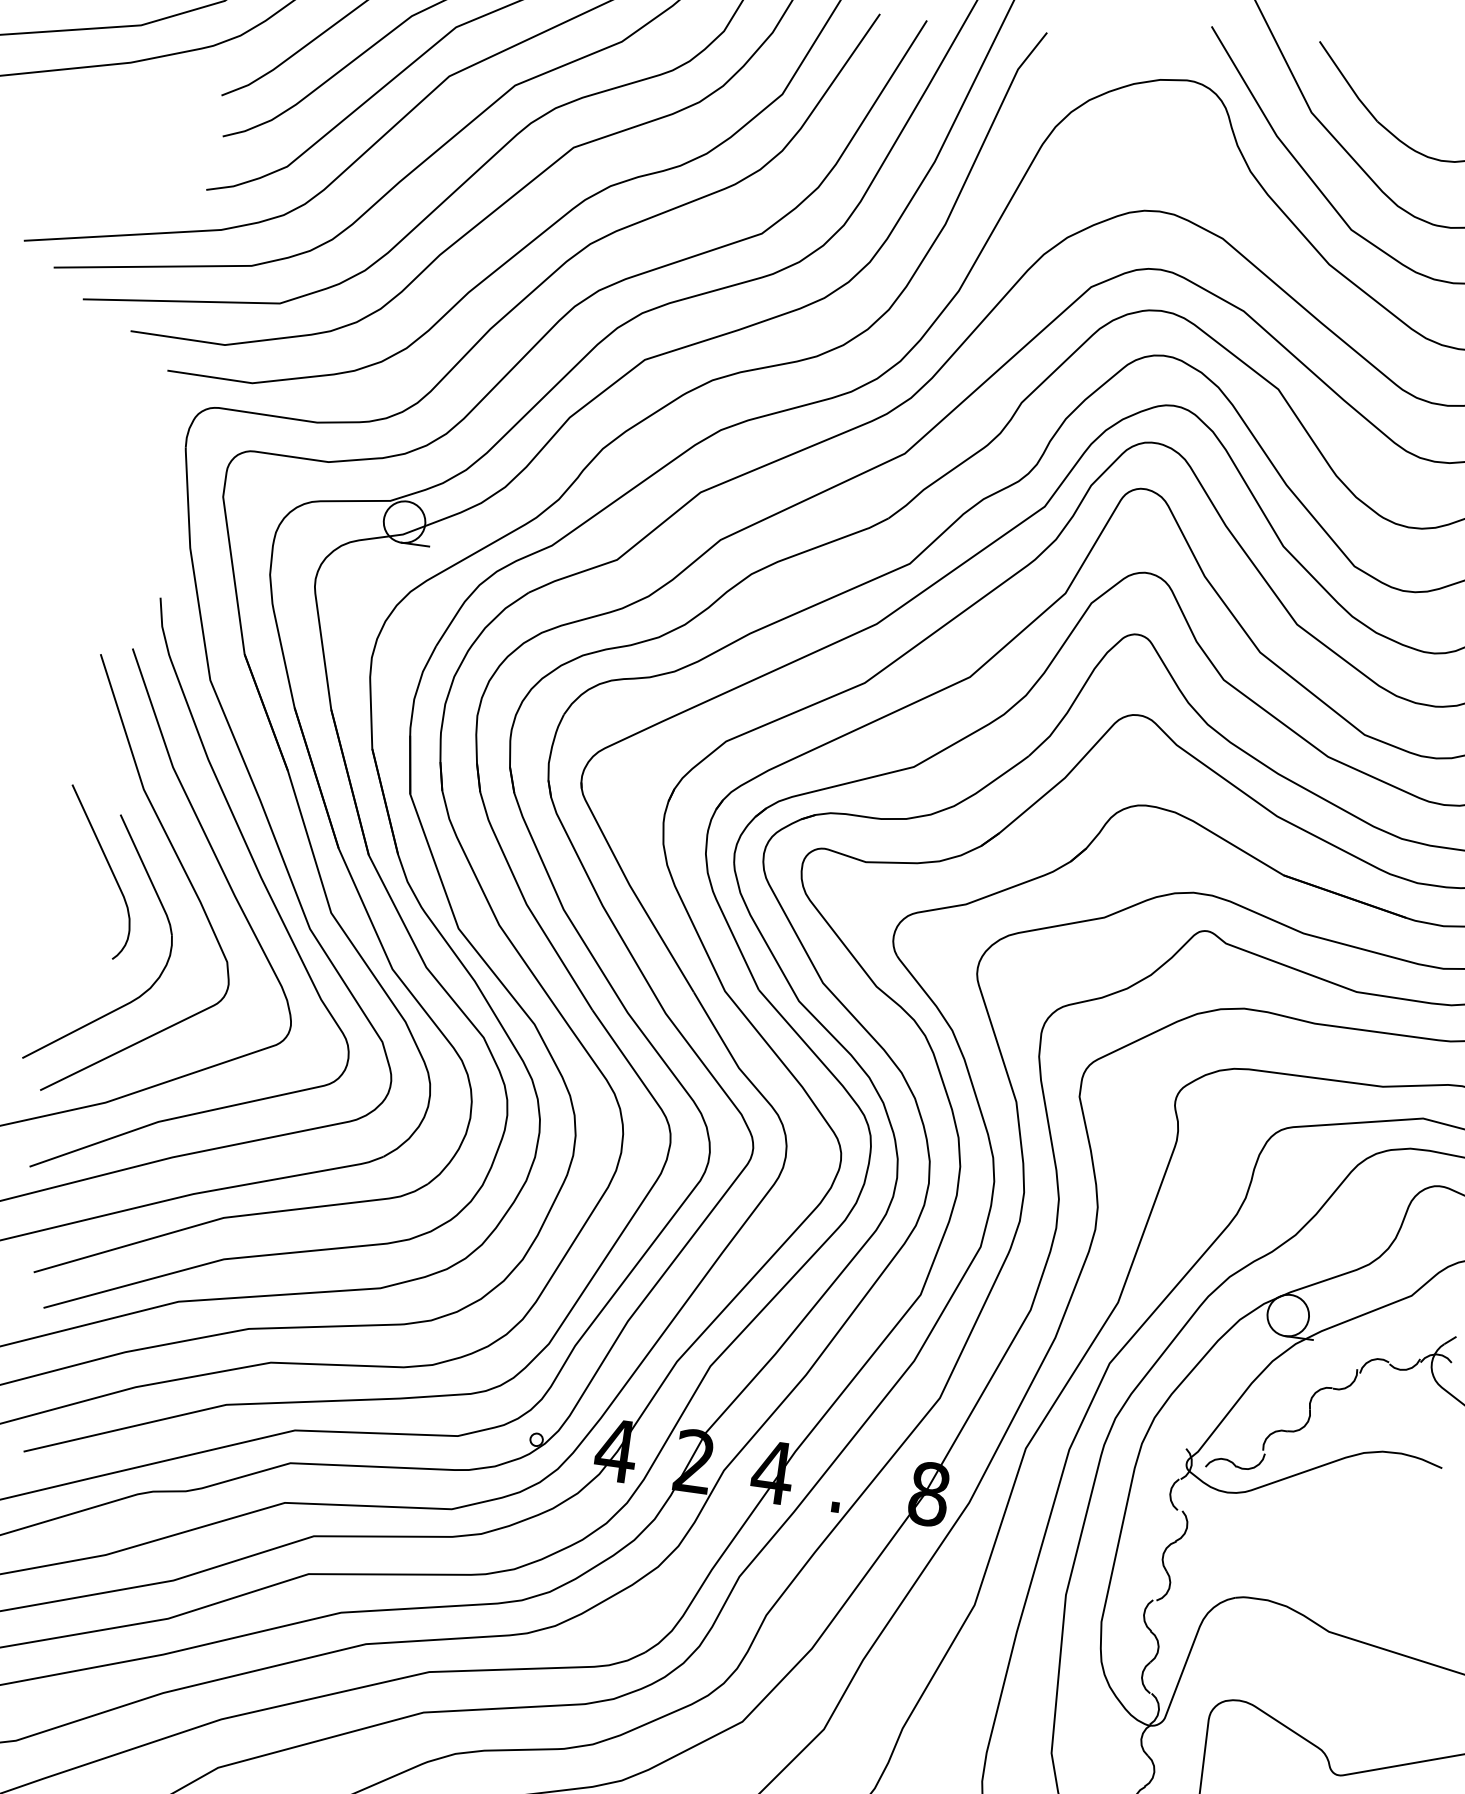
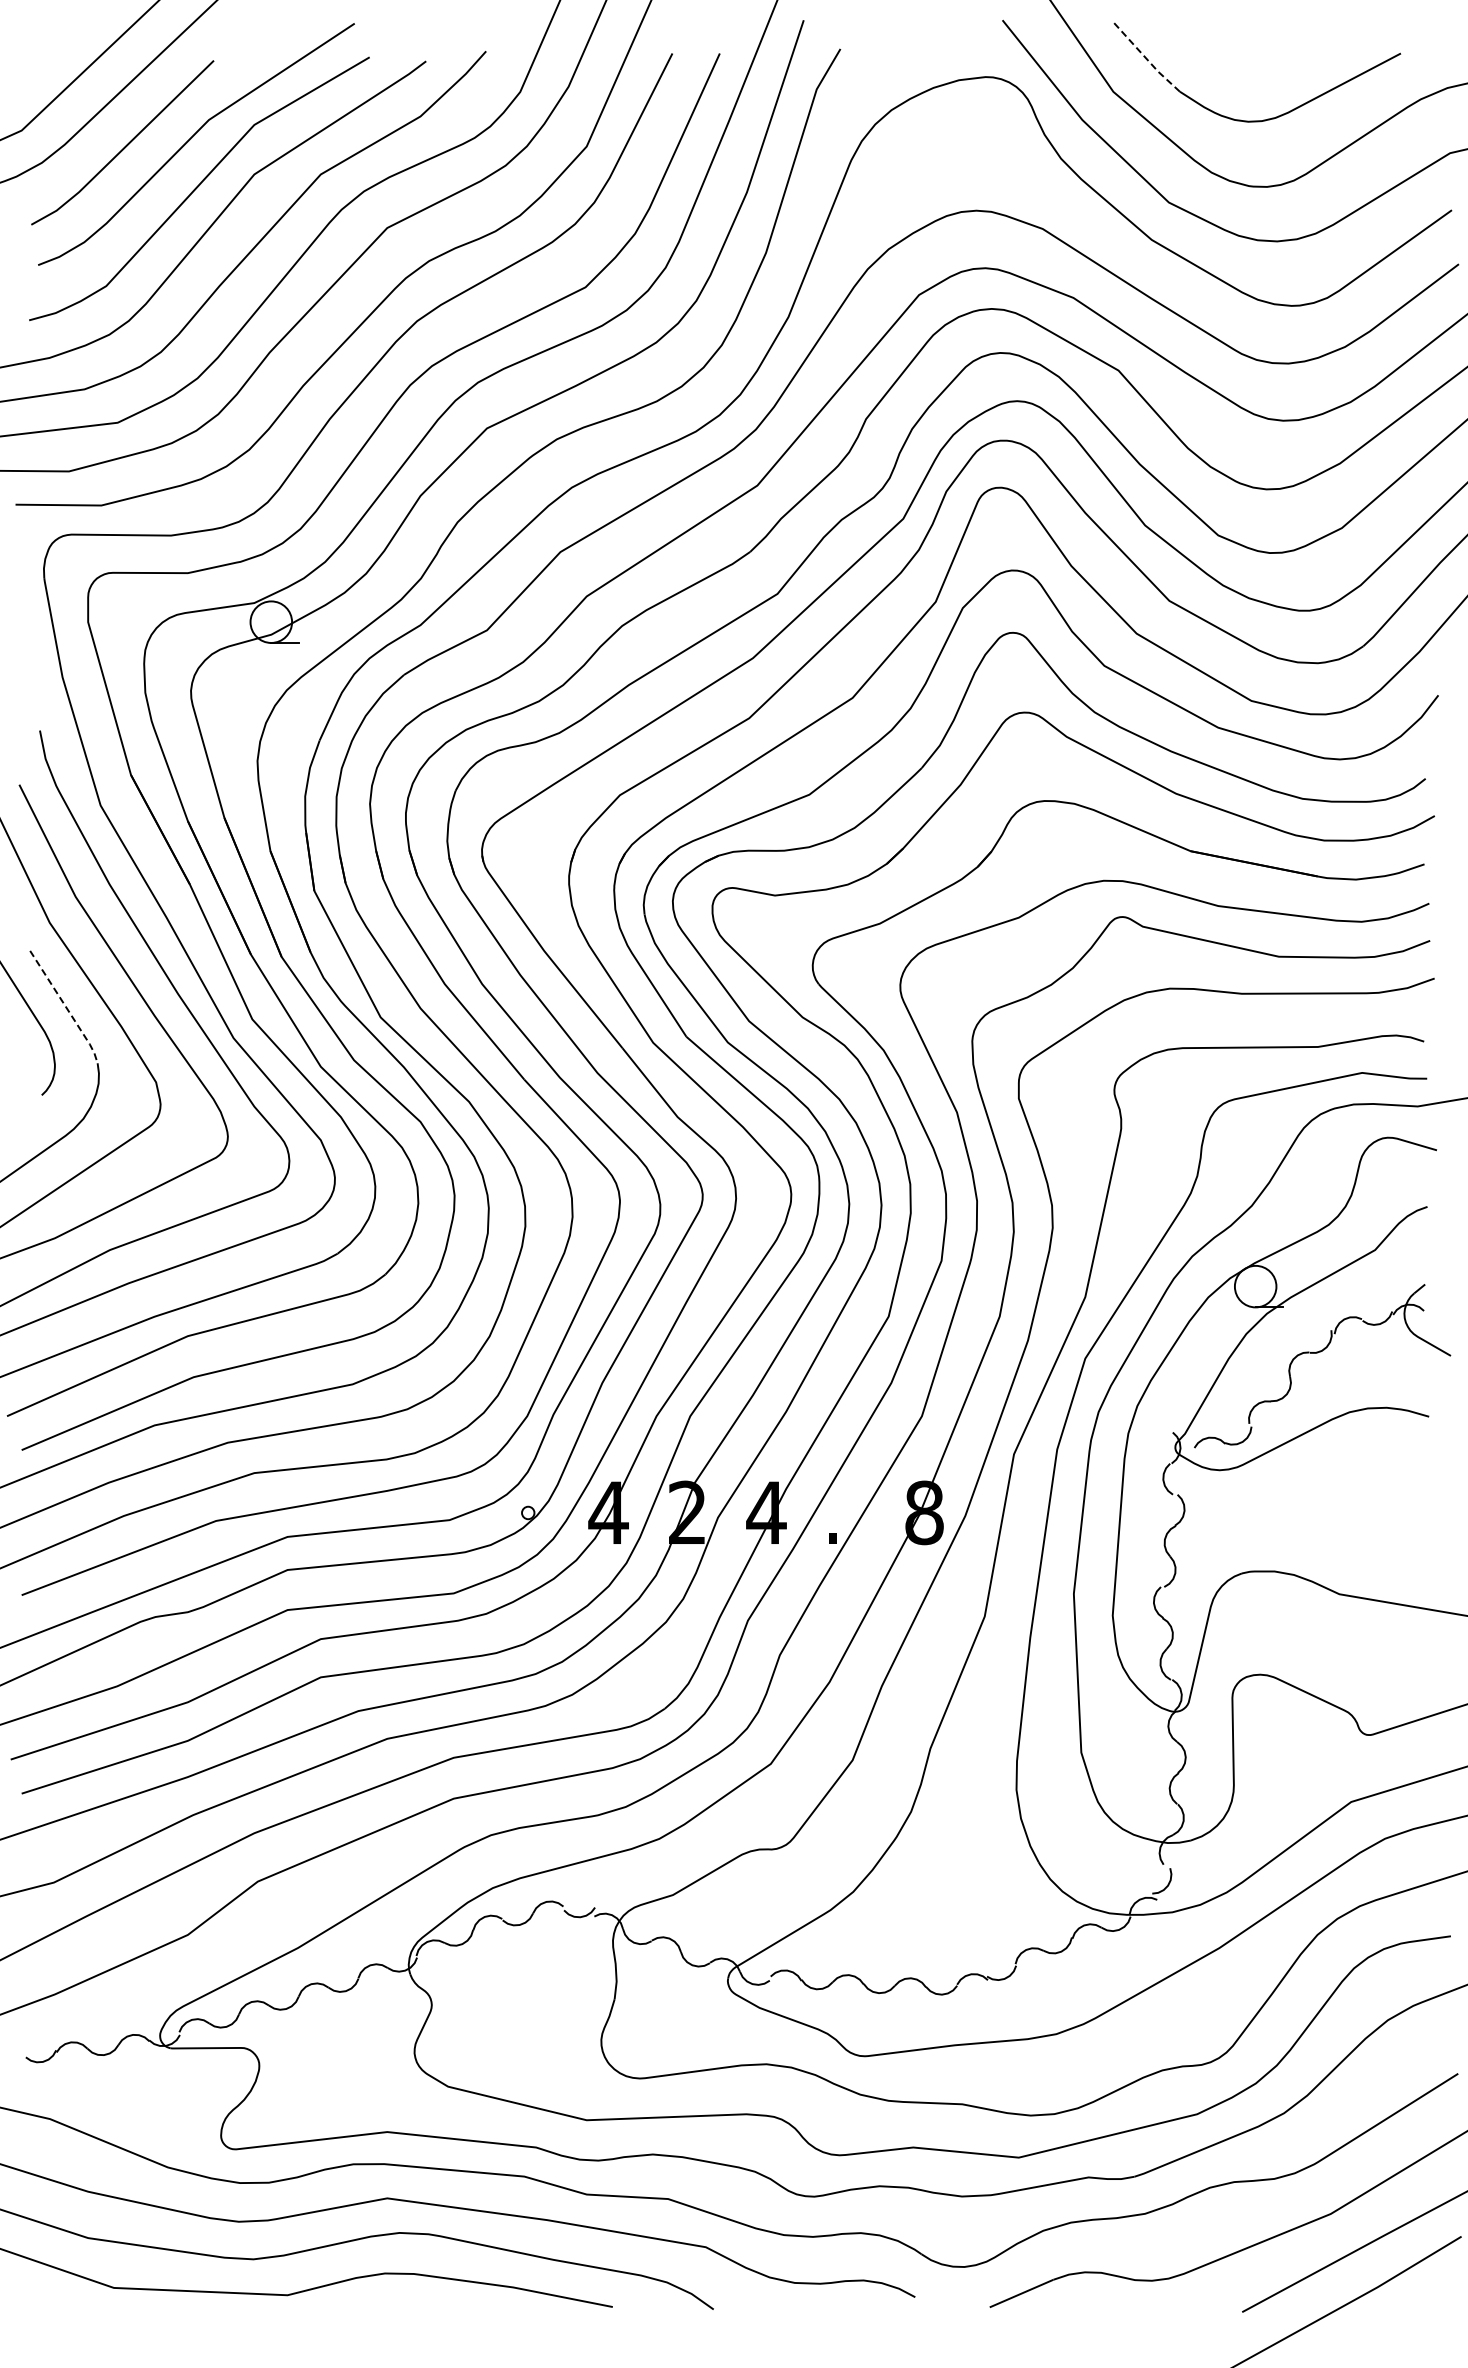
line: (1347, 82) -> (1144, 57), solid -> dashed
line: (148, 876) -> (66, 1008), solid -> dashed

